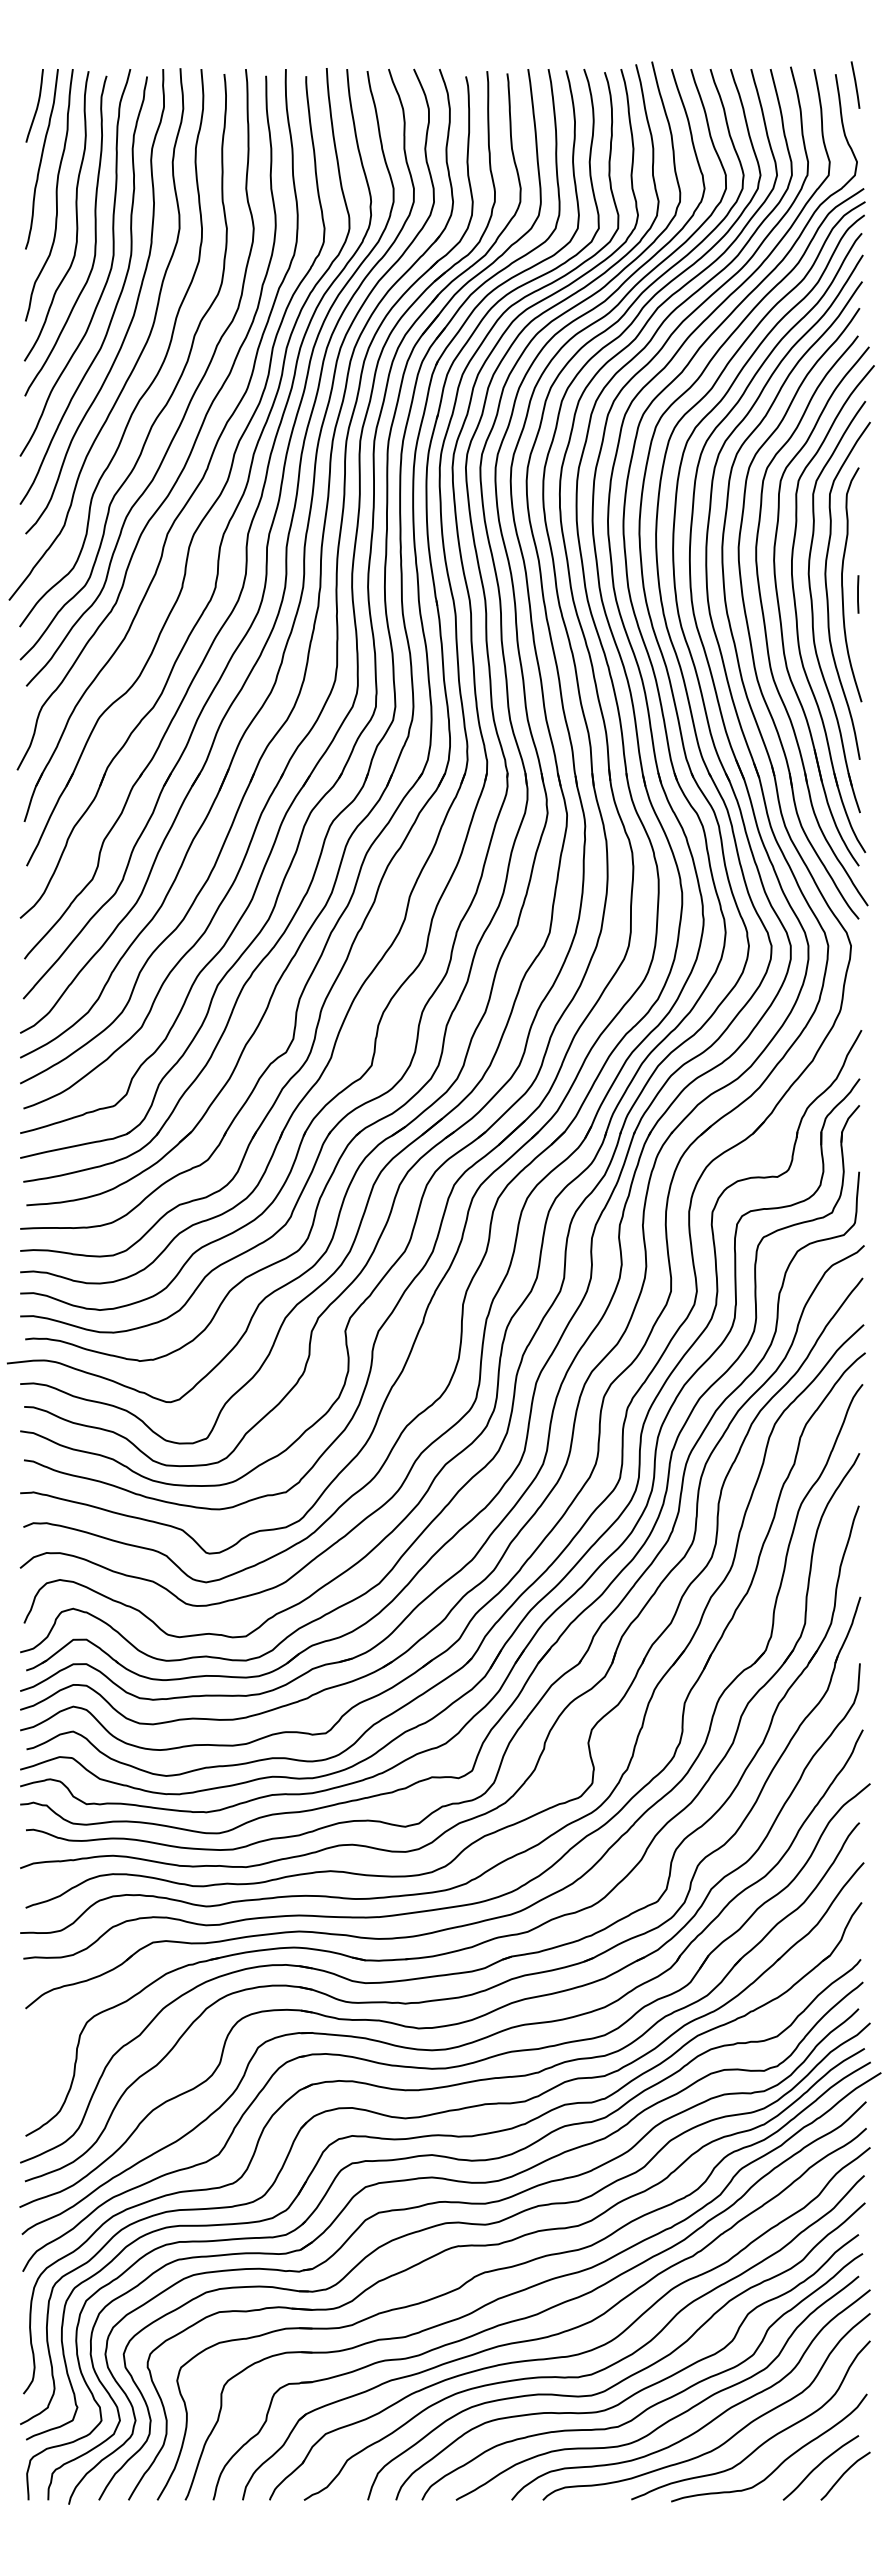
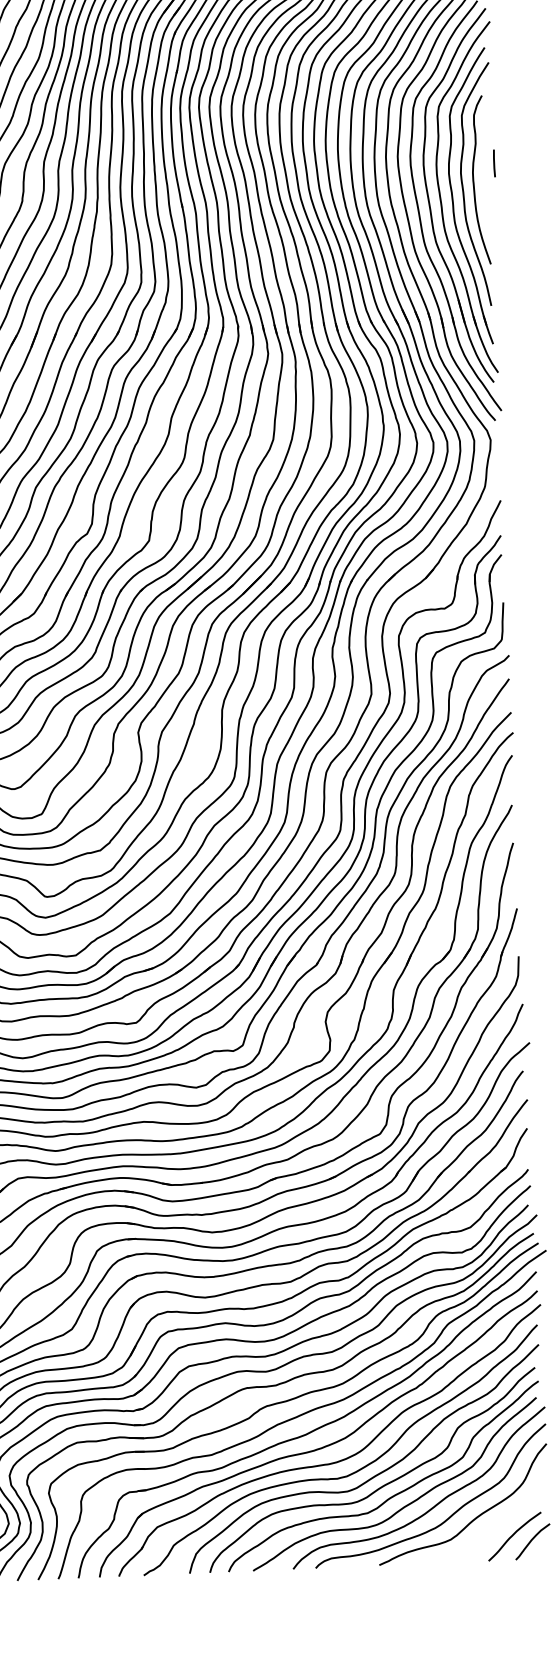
line: (858, 594) -> (494, 163), moved
curve: (783, 2460) -> (487, 1532), removed

